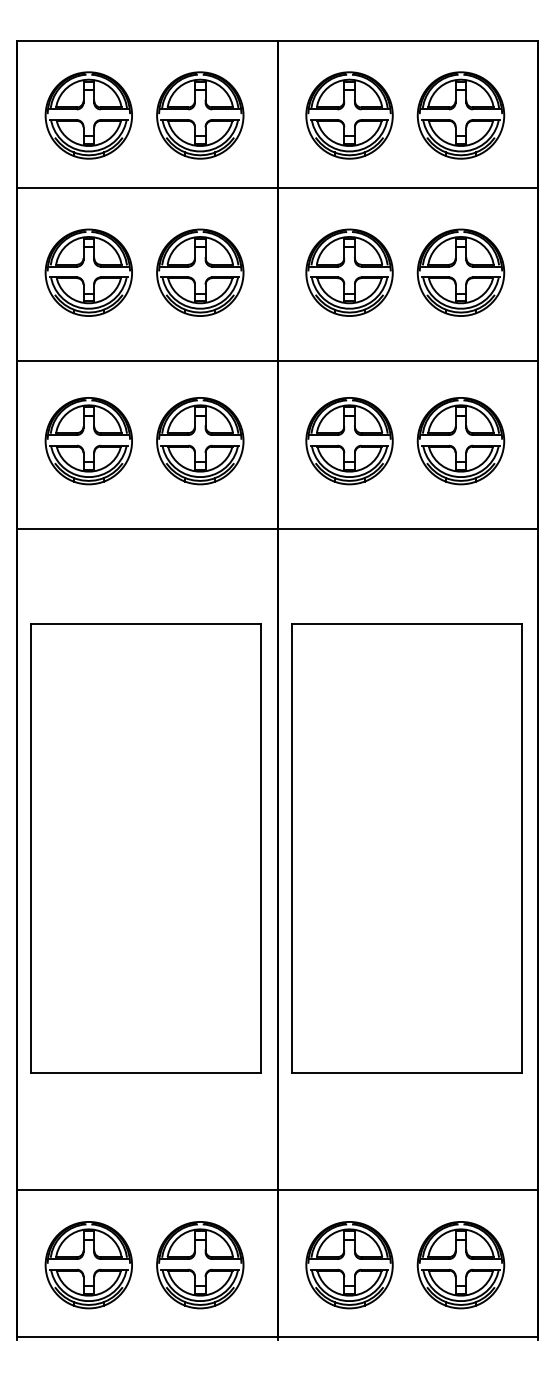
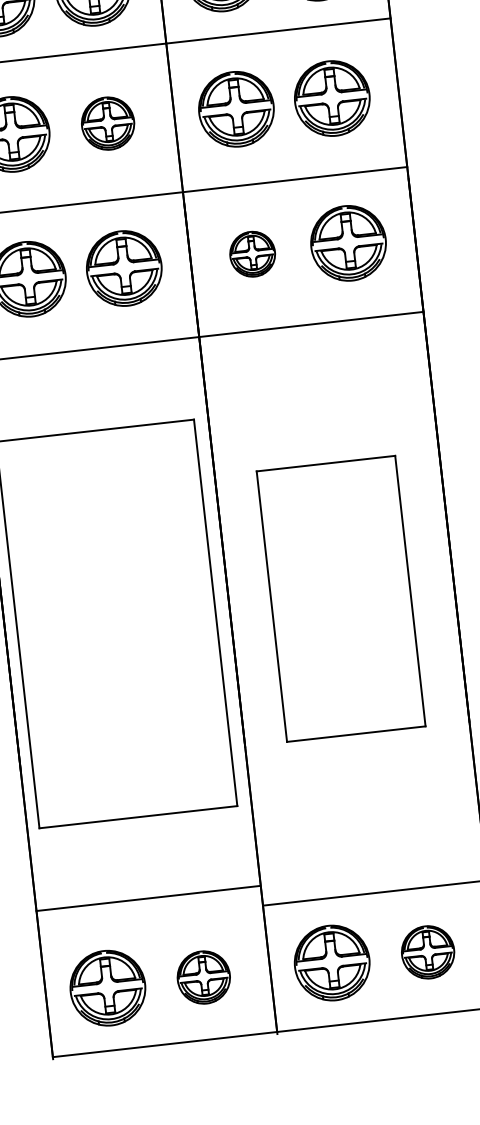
part: (200, 272) -> (108, 123), size x0.7
part: (349, 441) -> (252, 254), size x0.6
part: (406, 848) -> (340, 599), size x0.7
line: (145, 1190) -> (147, 898), moved
part: (200, 1265) -> (204, 977), size x0.7
part: (460, 1265) -> (427, 952), size x0.7

